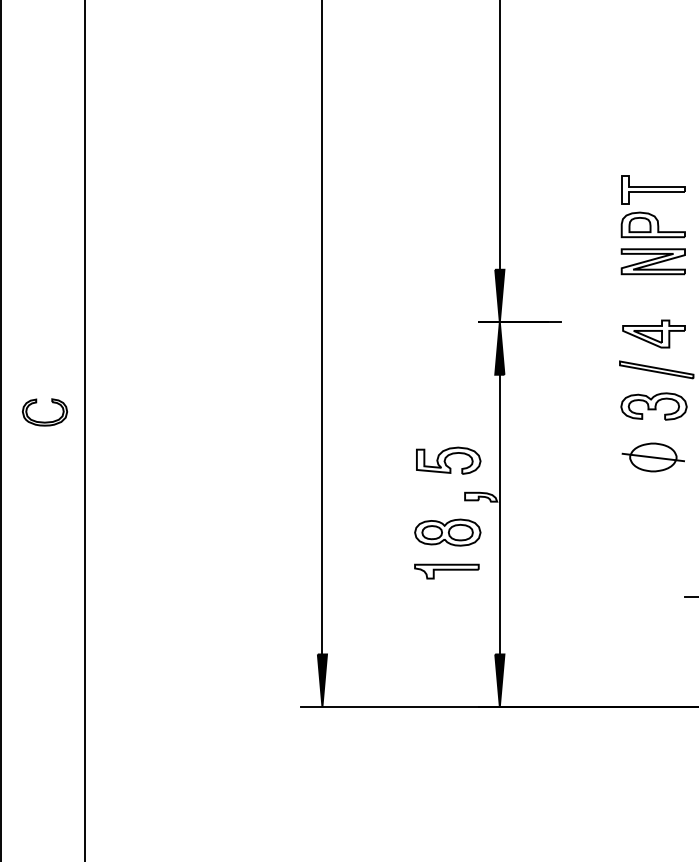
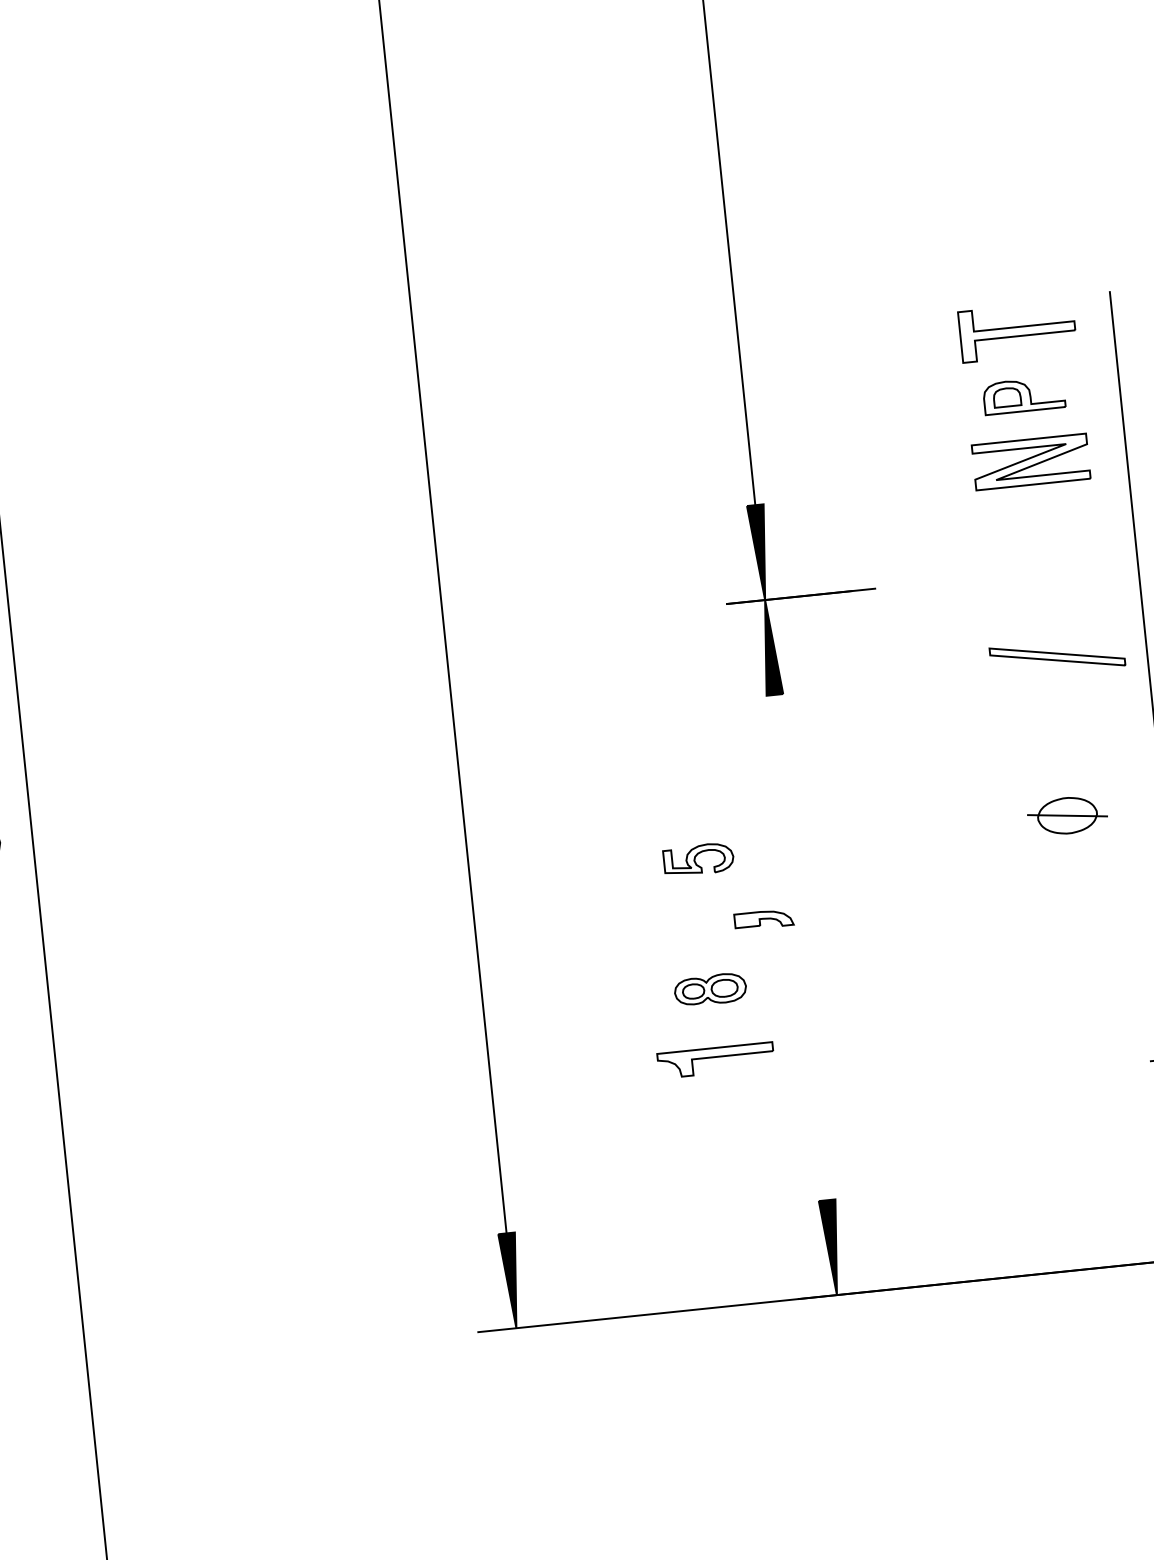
part: (652, 224) -> (1022, 394), size x0.7
part: (653, 333) -> (1044, 591), removed
part: (653, 406) -> (1058, 723), removed
part: (652, 457) -> (1066, 815), size x0.7
part: (448, 460) -> (698, 859), size x0.6
line: (499, 514) -> (800, 947), removed
part: (447, 532) -> (709, 989), size x0.6

